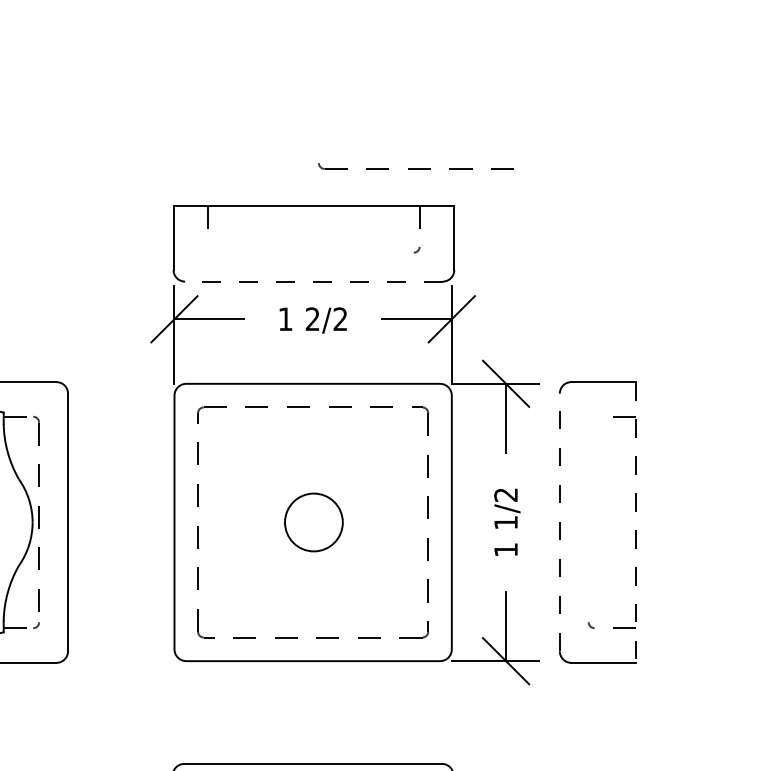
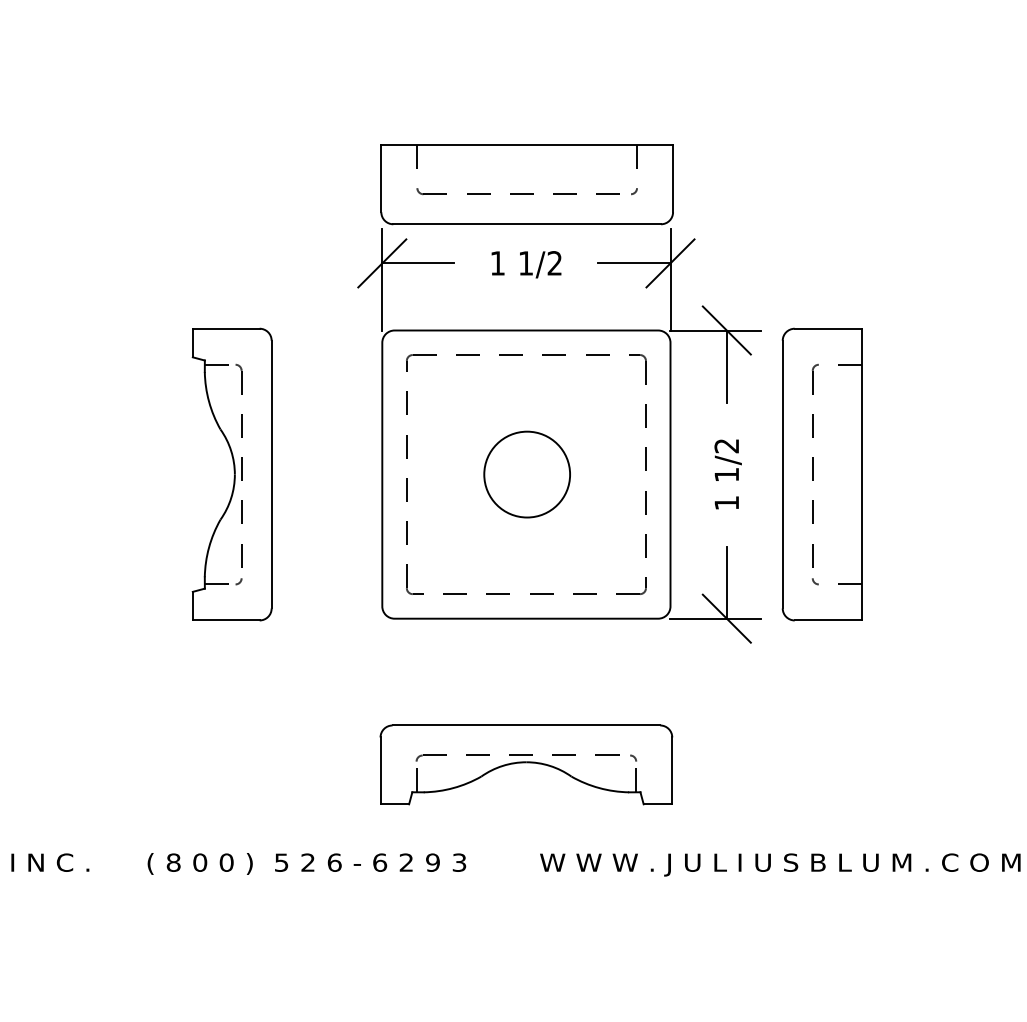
part: (415, 166) -> (517, 191), moved
line: (314, 281) -> (527, 224), dashed -> solid
text: (312, 319) -> (525, 263), 2/2 -> 1/2
part: (590, 513) -> (814, 465), added
circle: (314, 522) -> (527, 474), size x1.43
line: (559, 522) -> (782, 474), dashed -> solid
line: (635, 522) -> (861, 474), dashed -> solid

